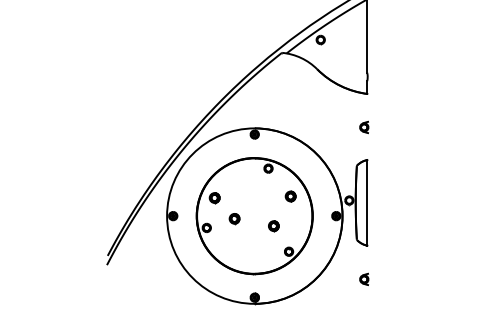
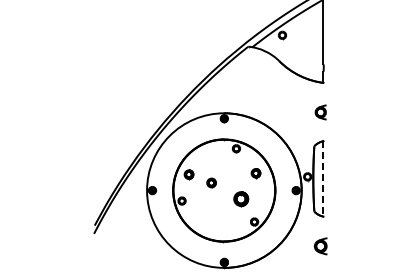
part: (363, 127) -> (320, 112), size x1.4
line: (367, 202) -> (323, 178), solid -> dashed
part: (234, 218) -> (211, 182), moved
part: (273, 226) -> (240, 199), size x1.6
part: (363, 279) -> (320, 246), size x1.6

